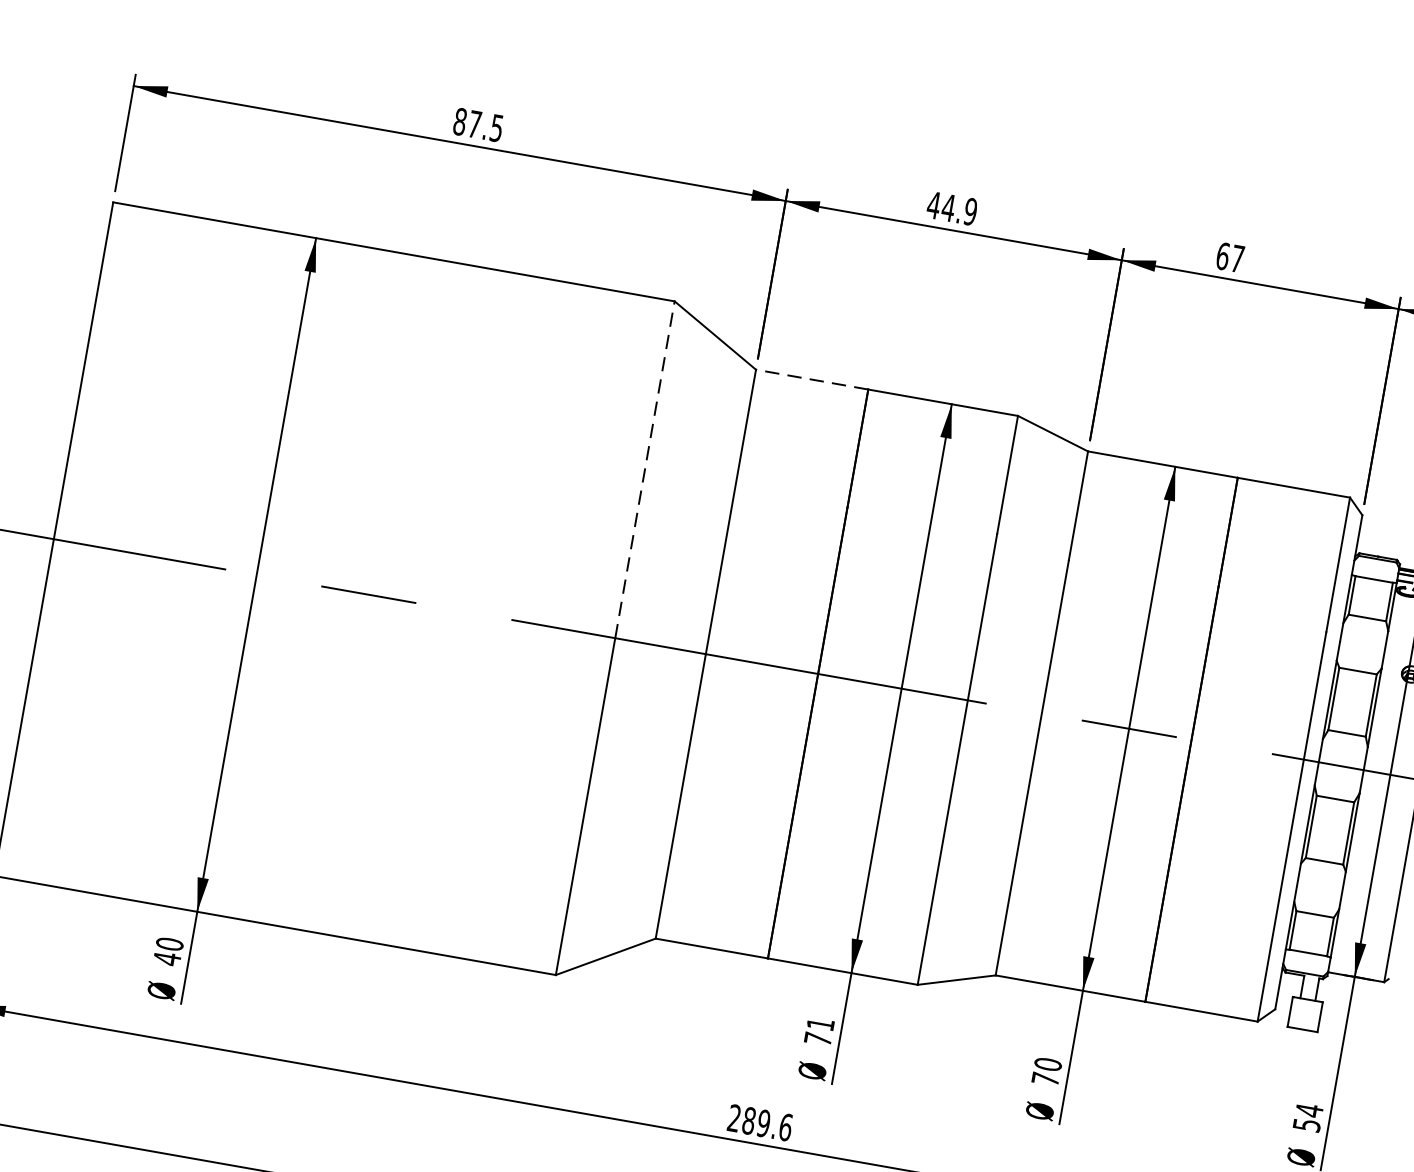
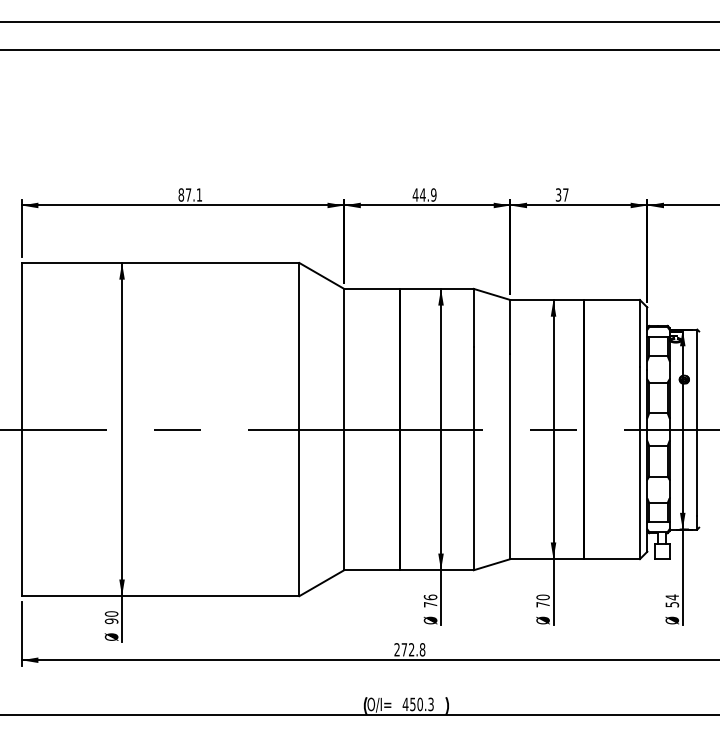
text: (497, 127) -> (199, 194), 87.5 -> 87.1
text: (1222, 255) -> (558, 194), 67 -> 37
line: (811, 378) -> (371, 288), dashed -> solid
line: (645, 468) -> (299, 345), dashed -> solid
text: (166, 959) -> (111, 621), 40 -> 90
text: (820, 1024) -> (430, 597), 71 -> 76
text: (767, 1123) -> (413, 649), 289.6 -> 272.8

